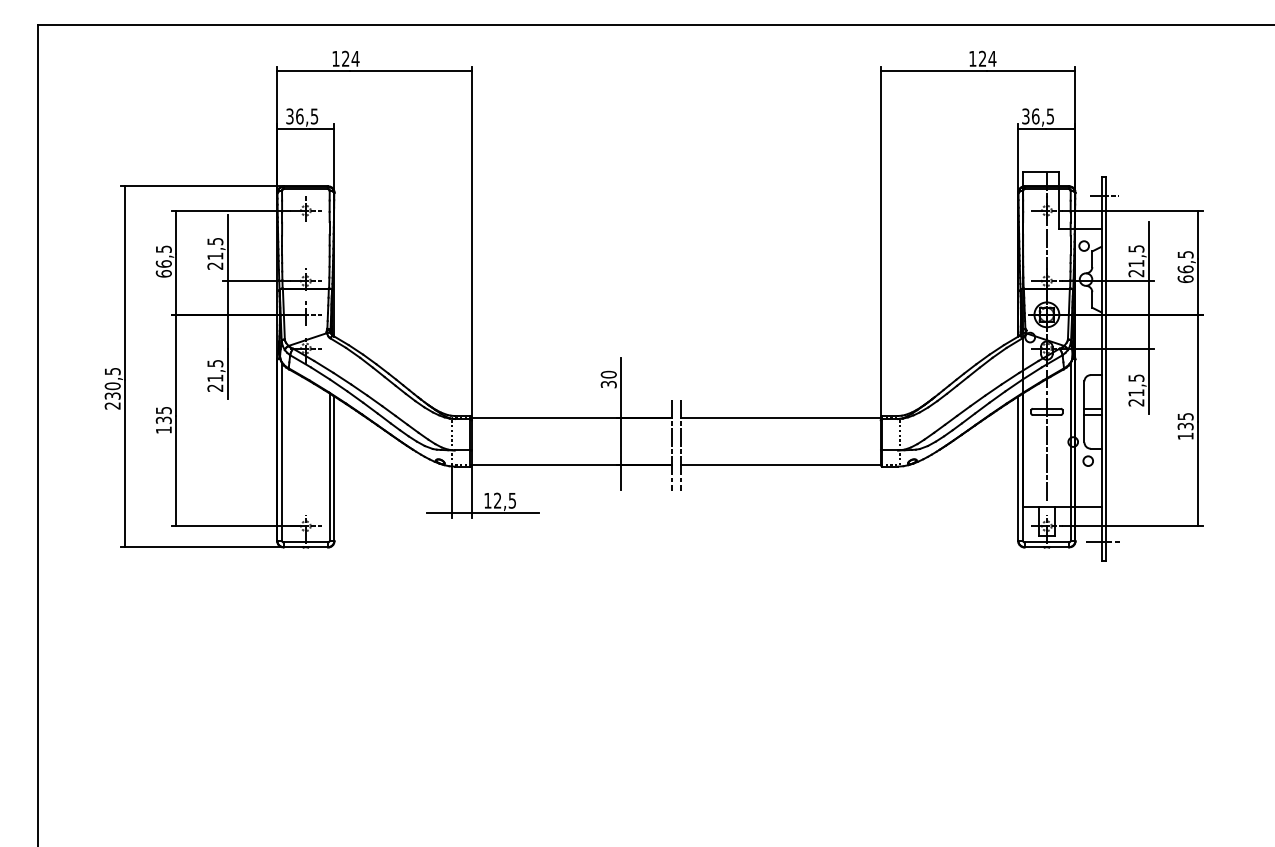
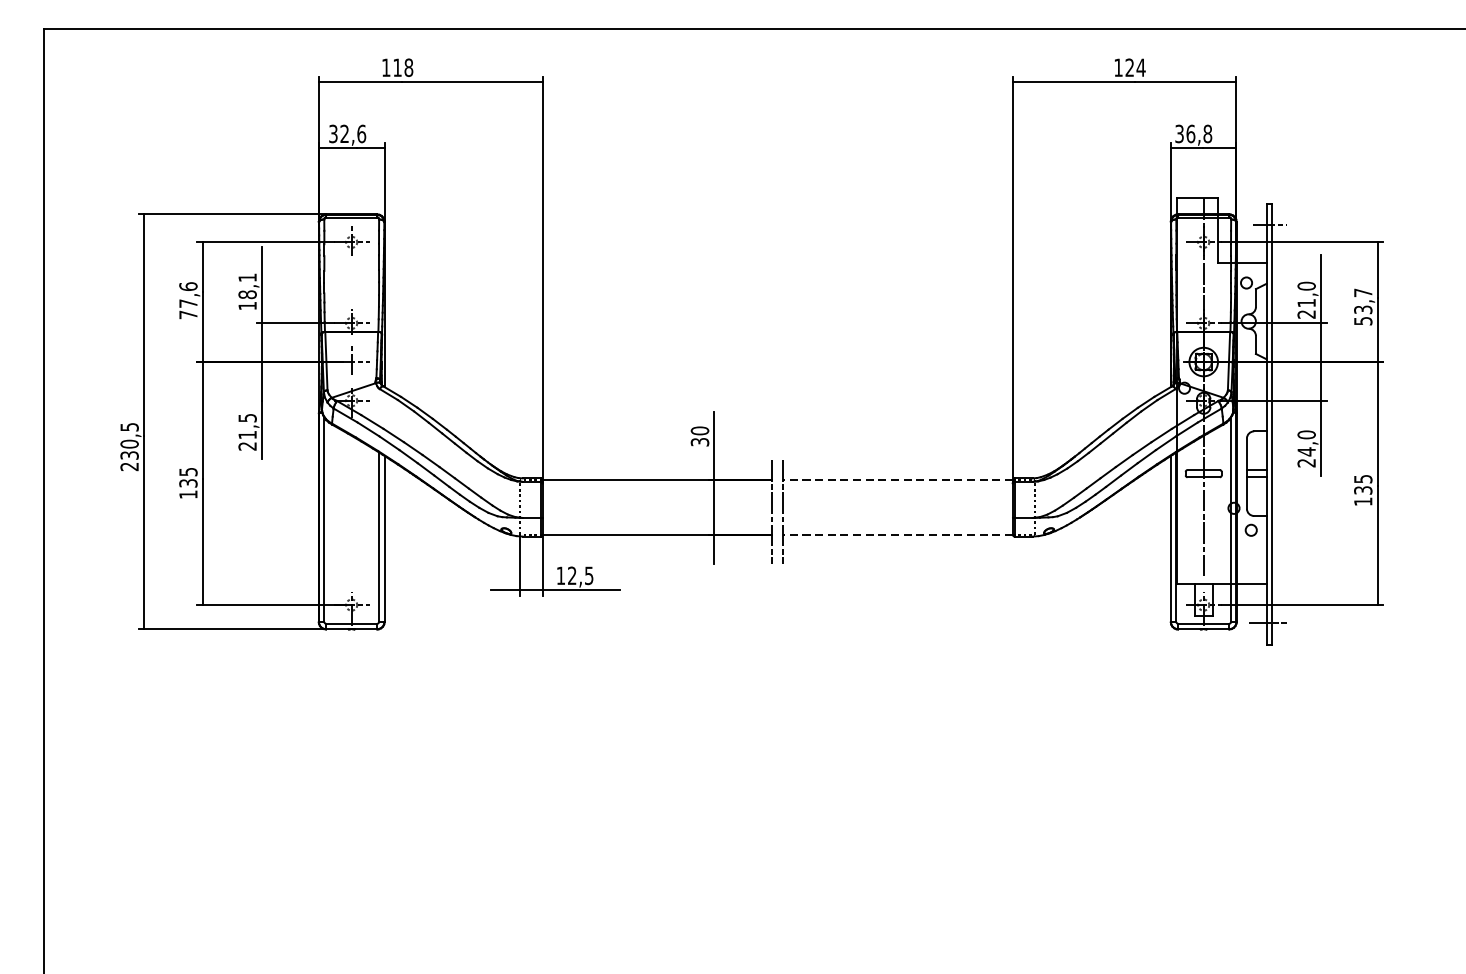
text: (350, 58) -> (403, 67), 124 -> 118
text: (307, 116) -> (353, 134), 36,5 -> 32,6
text: (1050, 116) -> (1207, 134), 36,5 -> 36,8
text: (1136, 248) -> (1306, 285), 21,5 -> 21,0
text: (215, 253) -> (247, 291), 21,5 -> 18,1
text: (163, 261) -> (187, 300), 66,5 -> 77,6
text: (1185, 267) -> (1363, 307), 66,5 -> 53,7
text: (1136, 385) -> (1306, 443), 21,5 -> 24,0
line: (781, 417) -> (898, 480), solid -> dashed
line: (781, 465) -> (898, 535), solid -> dashed

